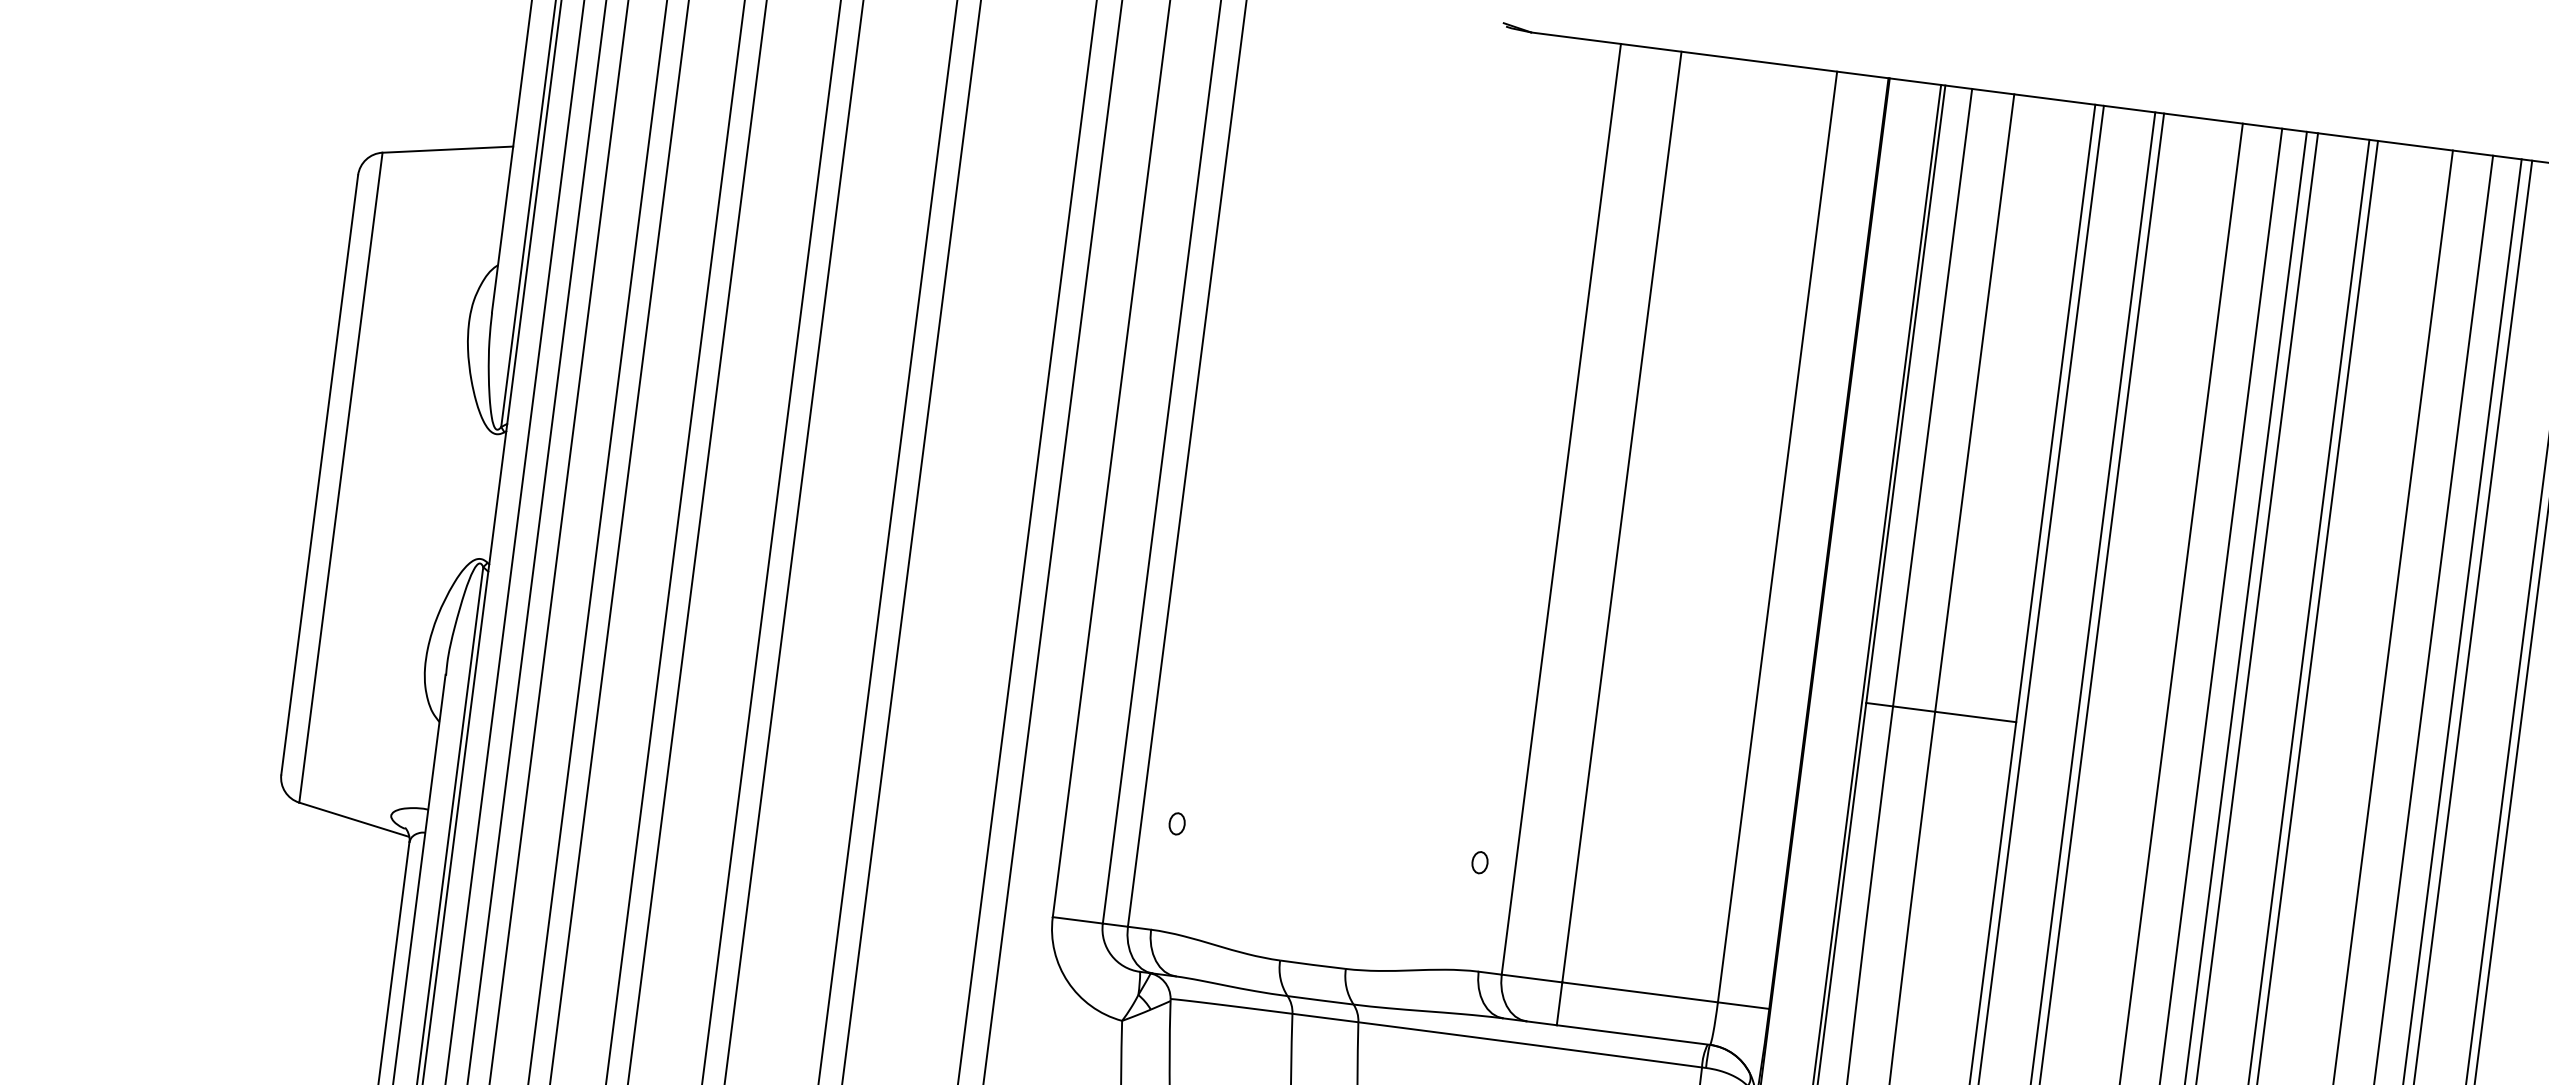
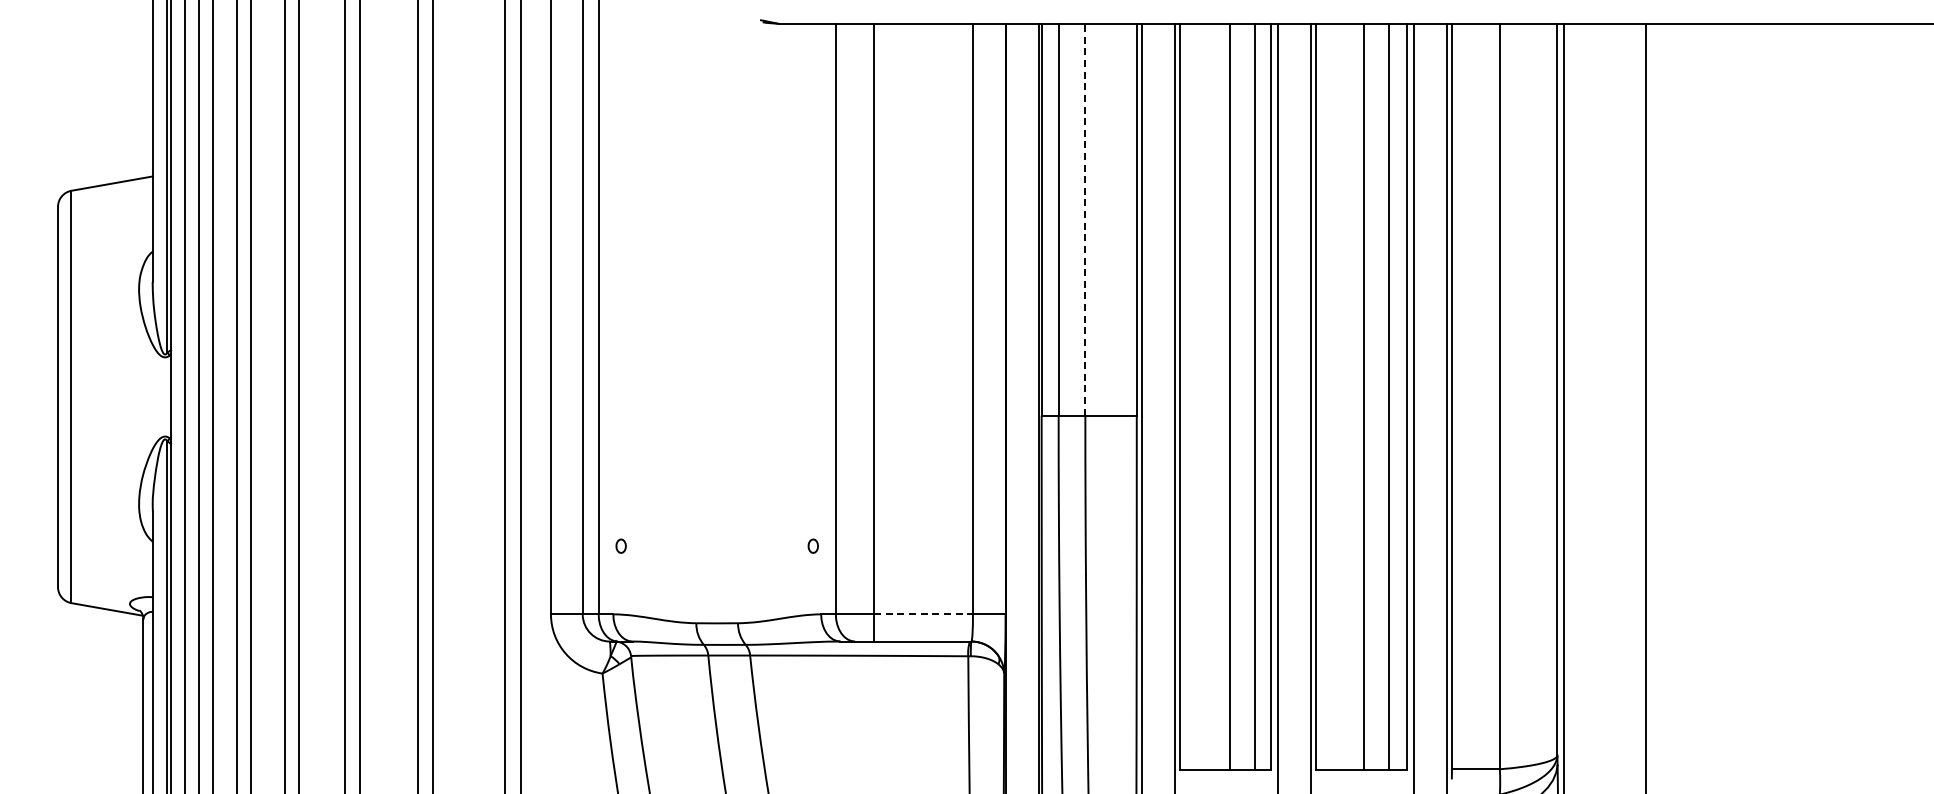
line: (1974, 402) -> (1085, 219), solid -> dashed
line: (1641, 992) -> (924, 614), solid -> dashed

